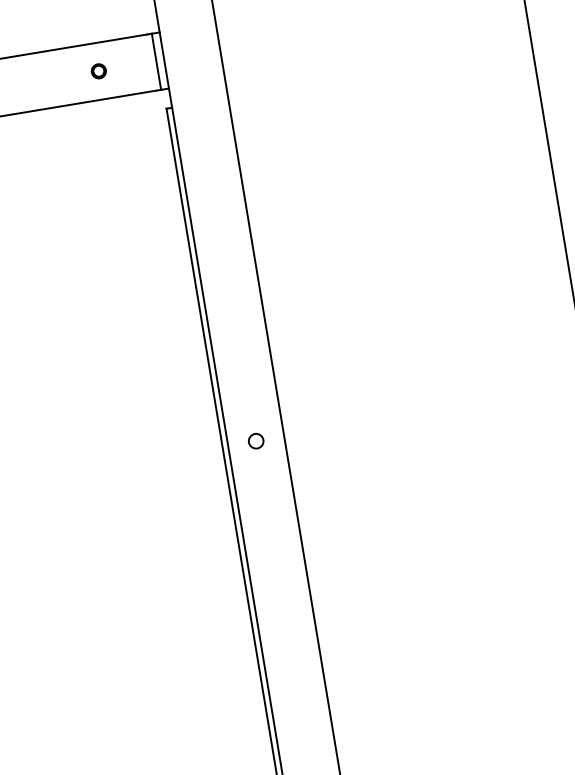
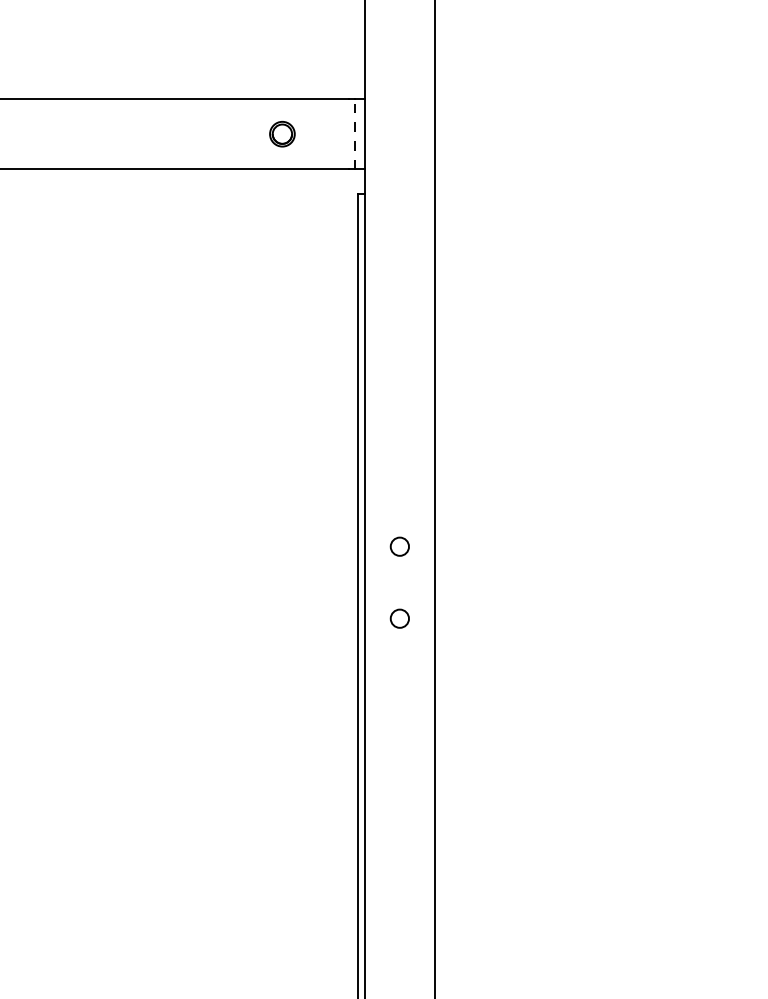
line: (156, 61) -> (354, 133), solid -> dashed
part: (98, 70) -> (281, 133), size x1.4
circle: (246, 383) -> (399, 546), added

